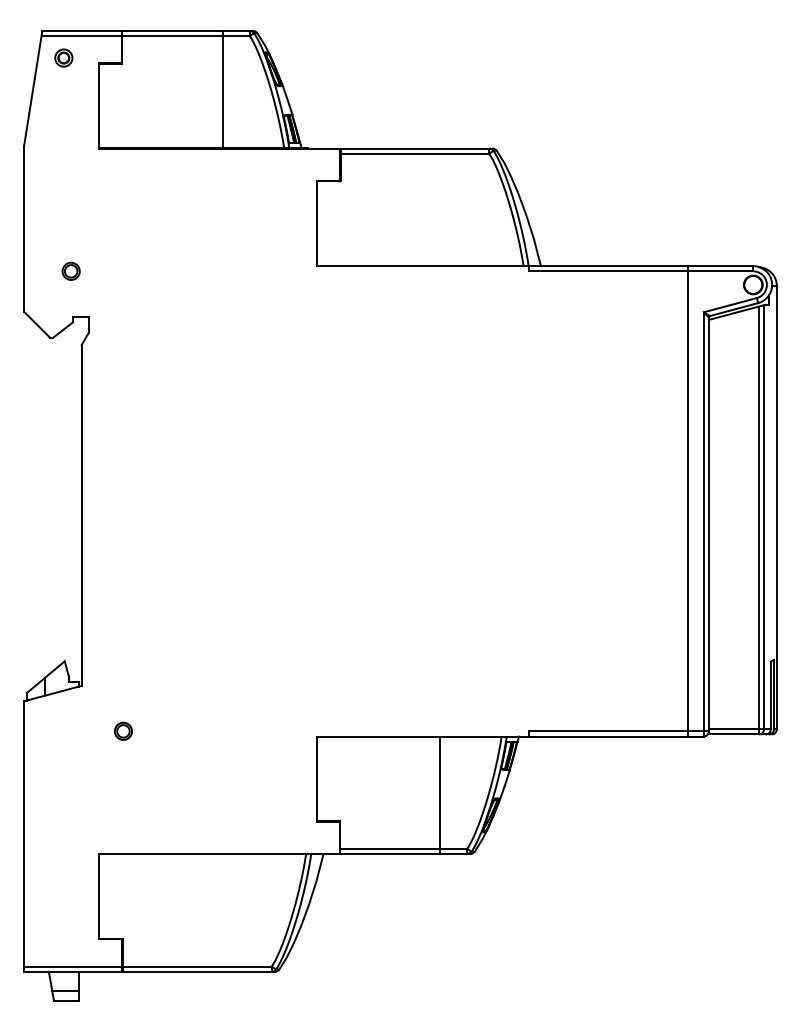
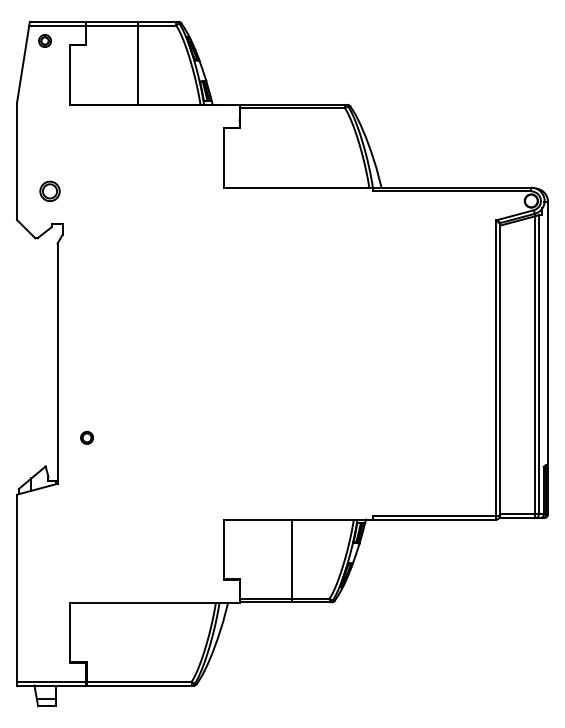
line: (223, 88) -> (138, 62), moved
part: (71, 271) -> (50, 191), size x1.6
line: (688, 501) -> (485, 353), removed
circle: (122, 730) -> (86, 437), moved
line: (440, 794) -> (291, 560), moved

